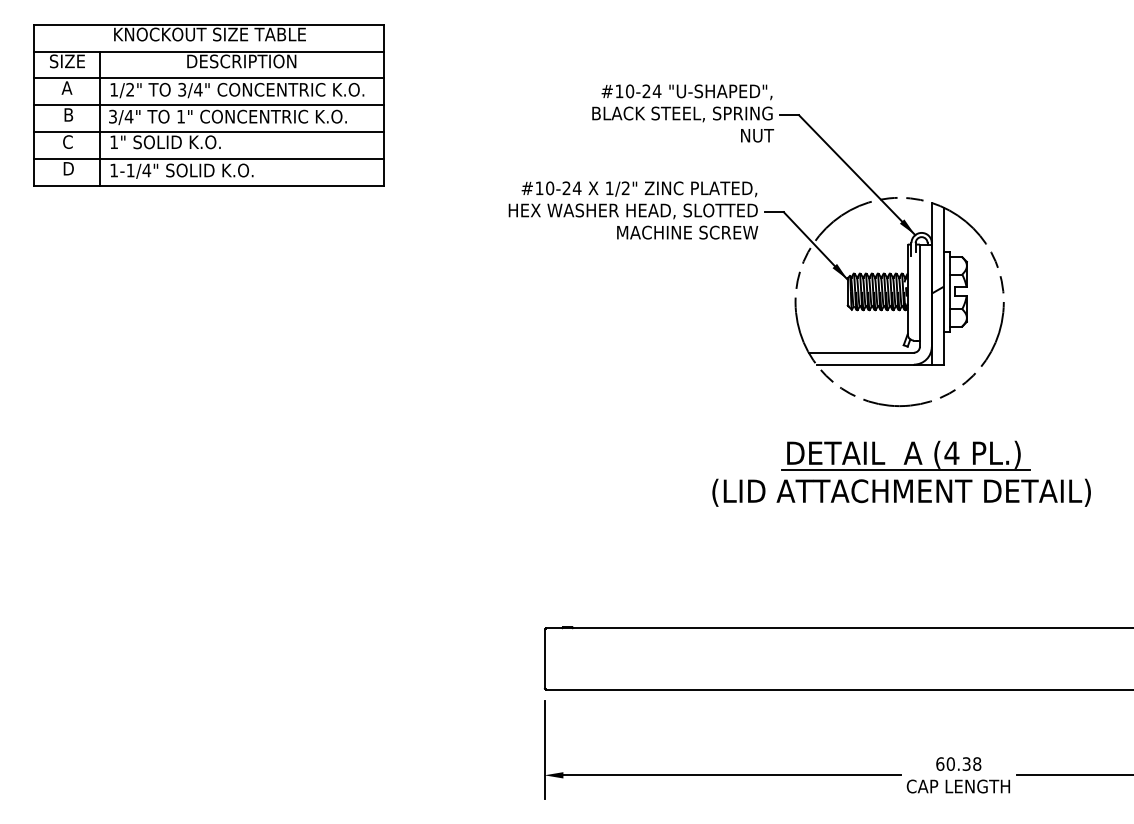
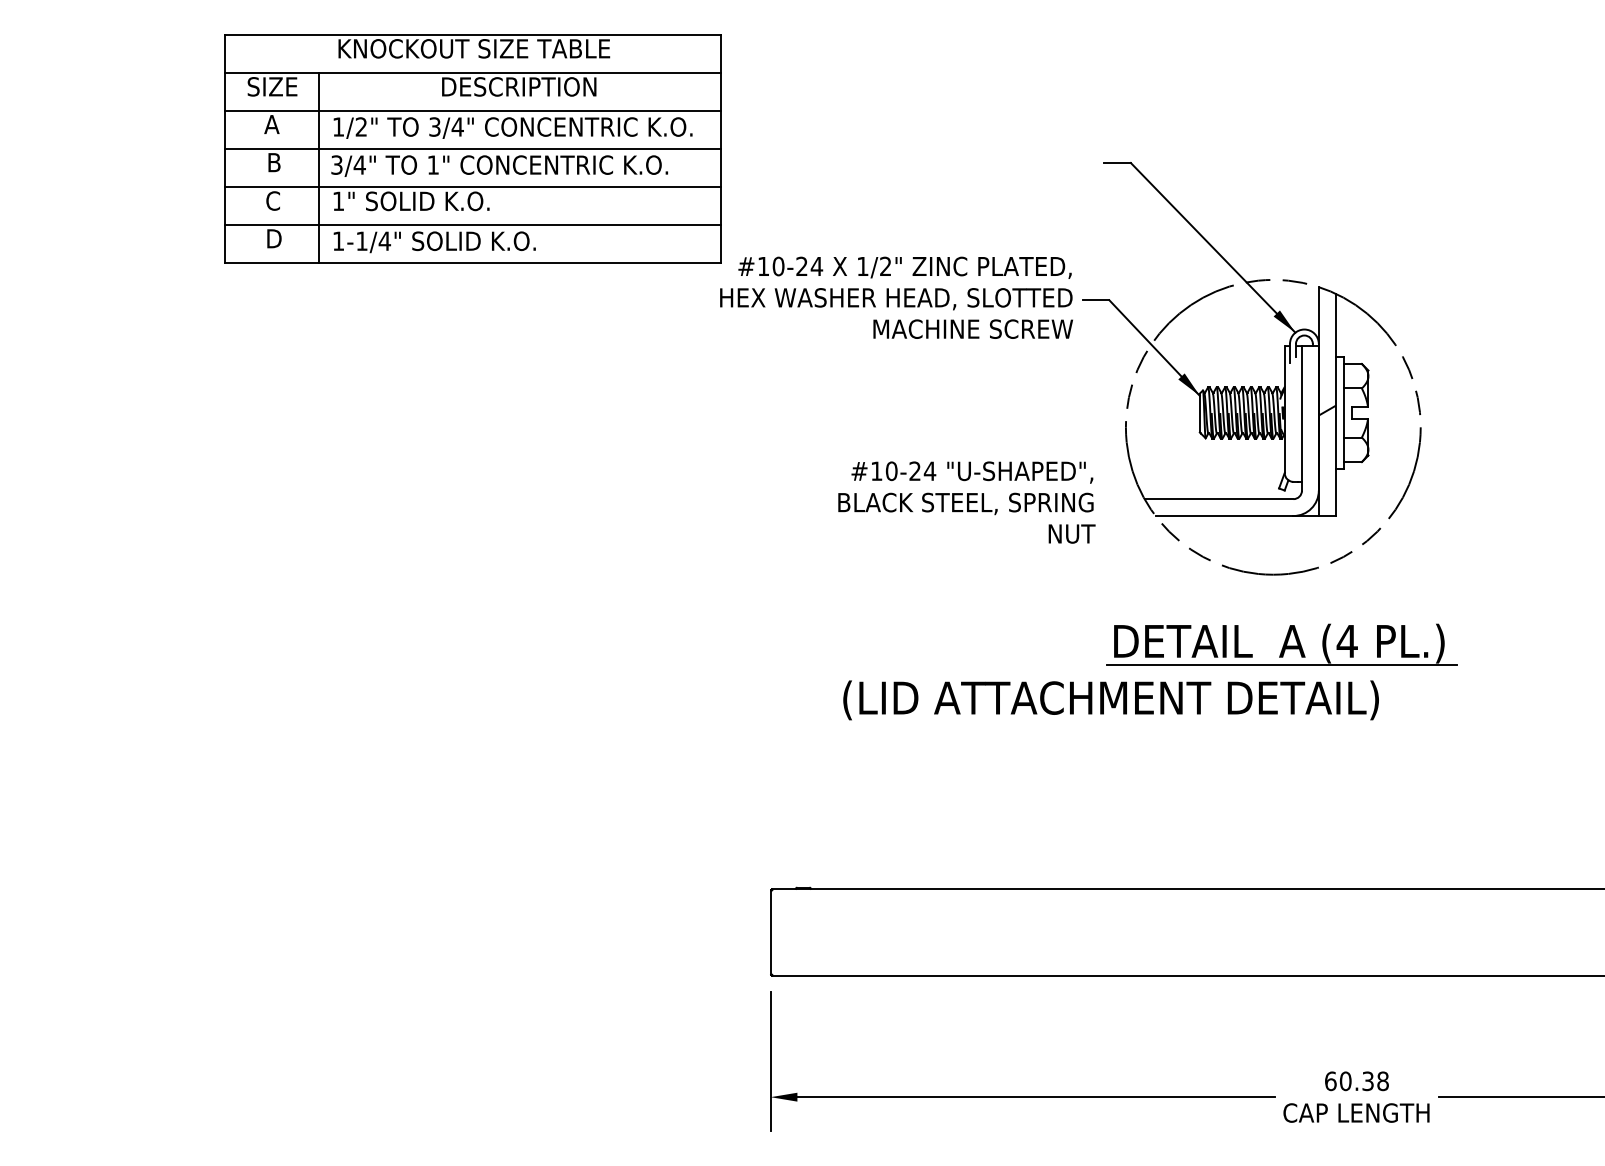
part: (208, 104) -> (472, 148), moved
text: (682, 113) -> (966, 502), moved
text: (901, 492) -> (1110, 700), moved

